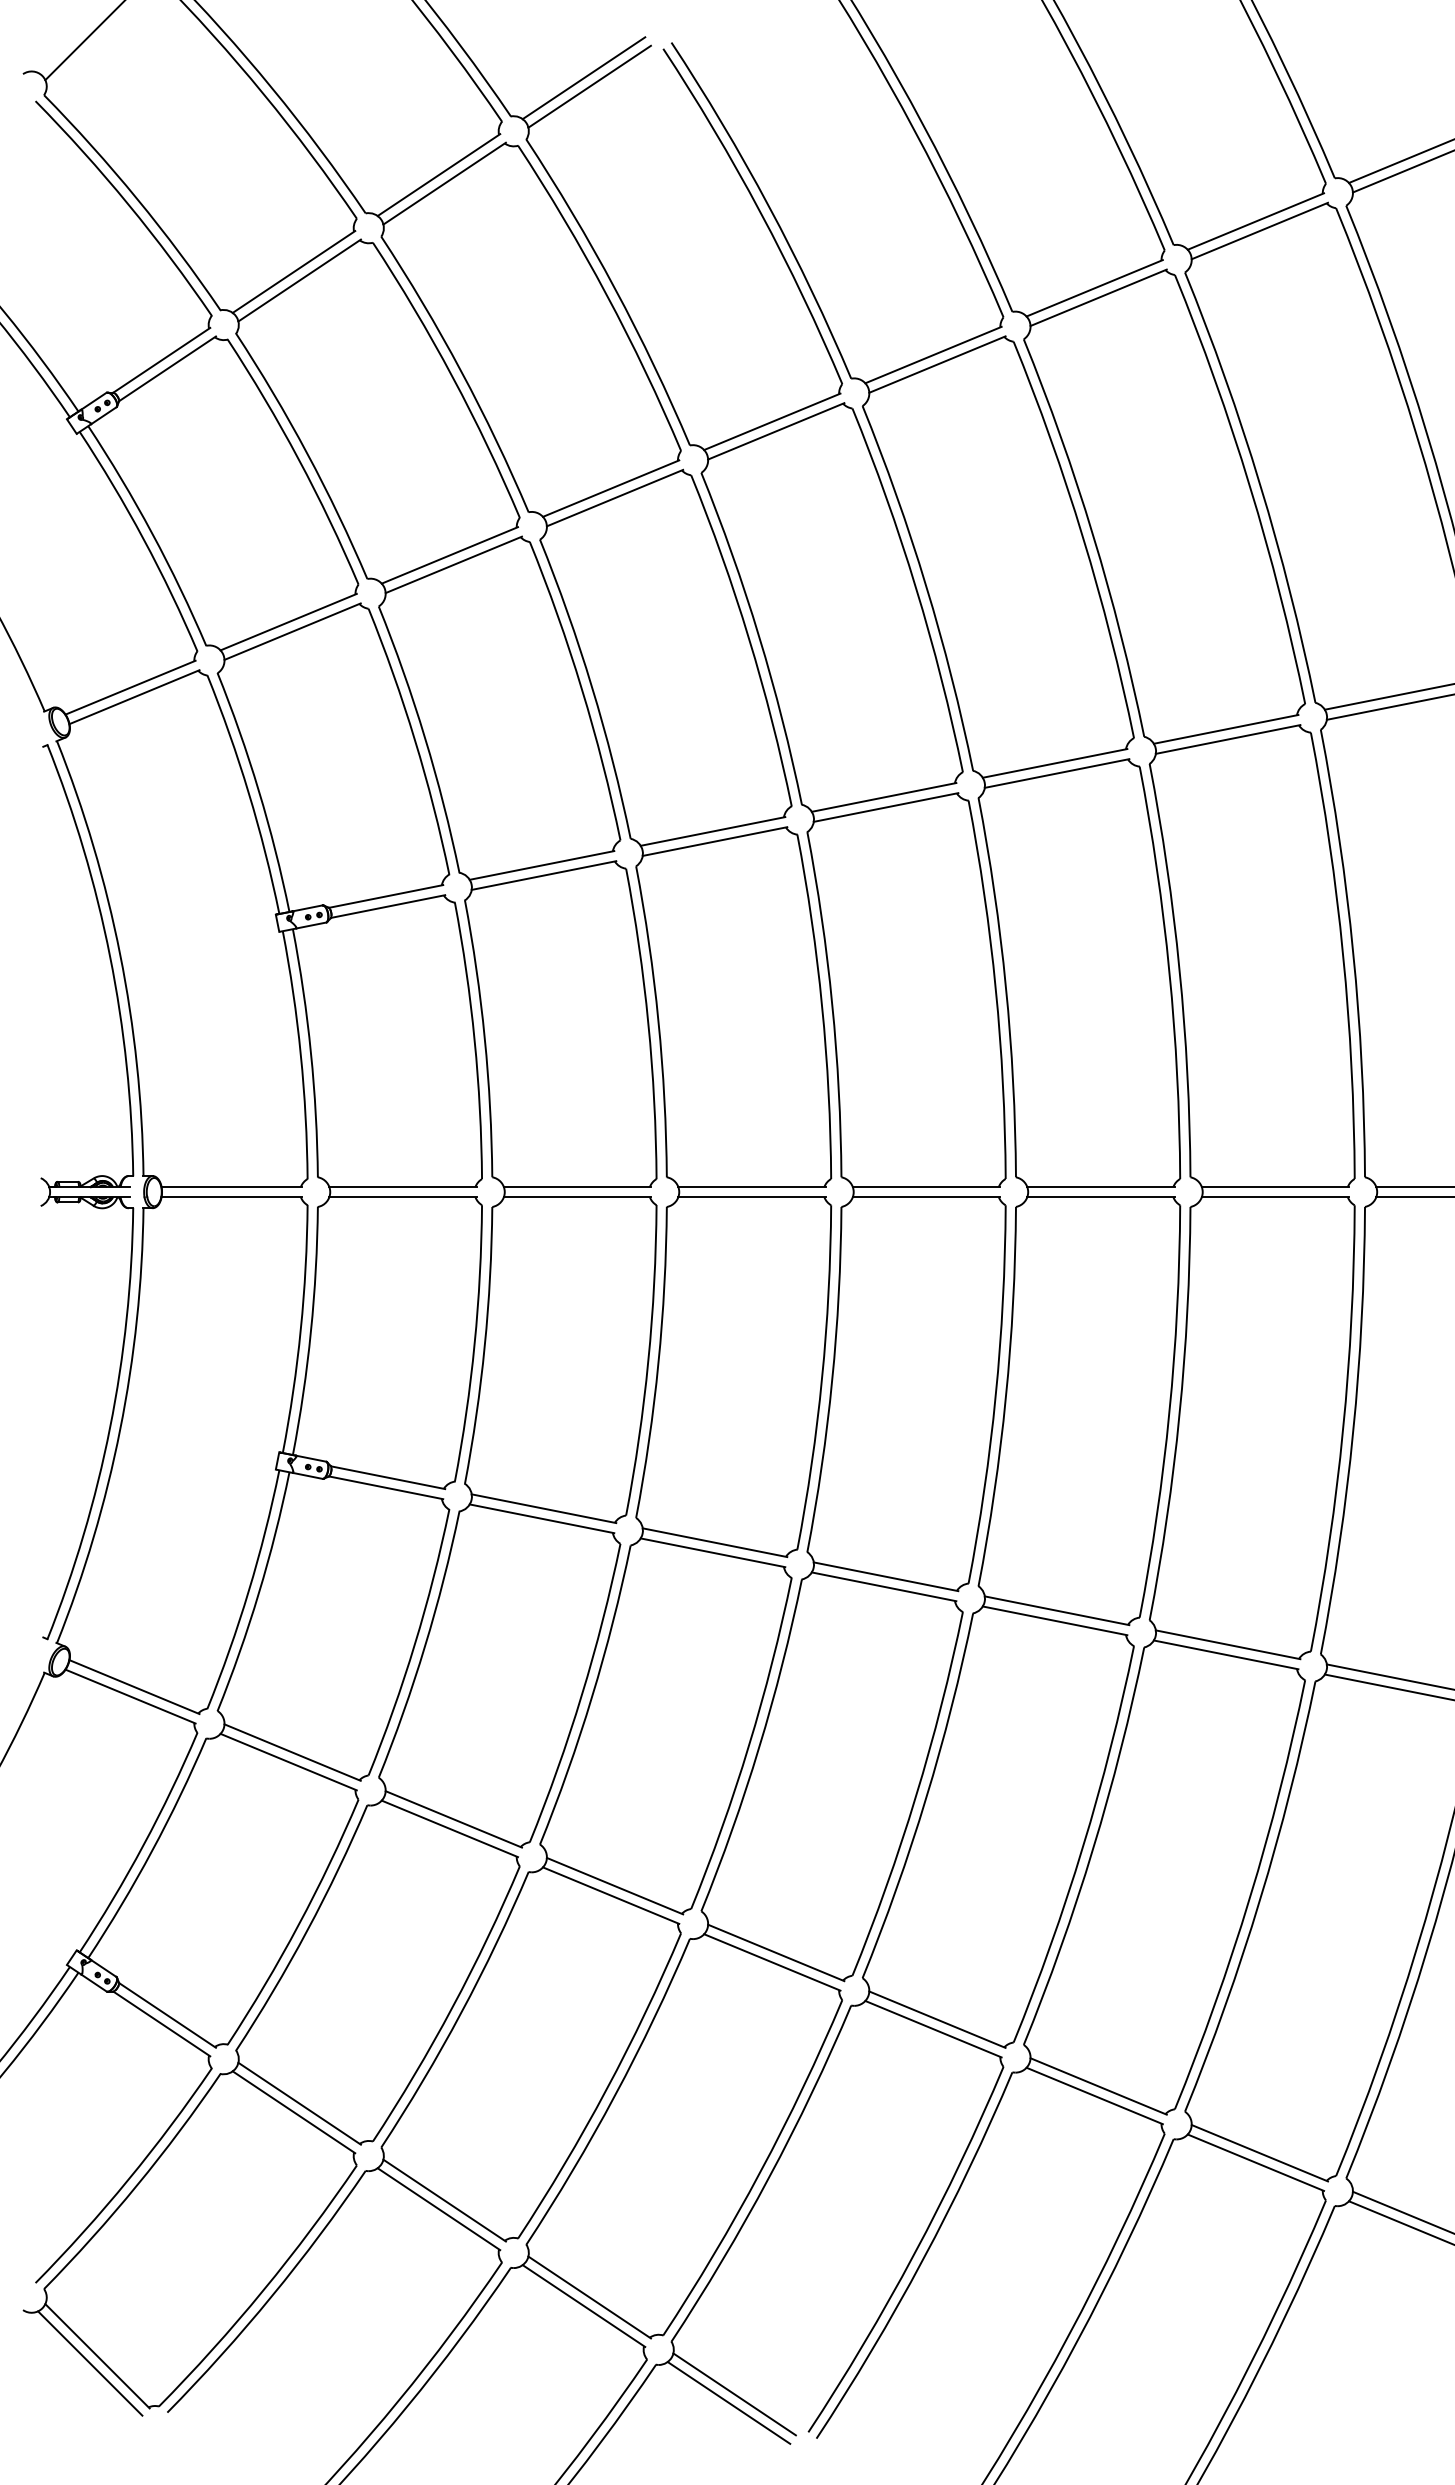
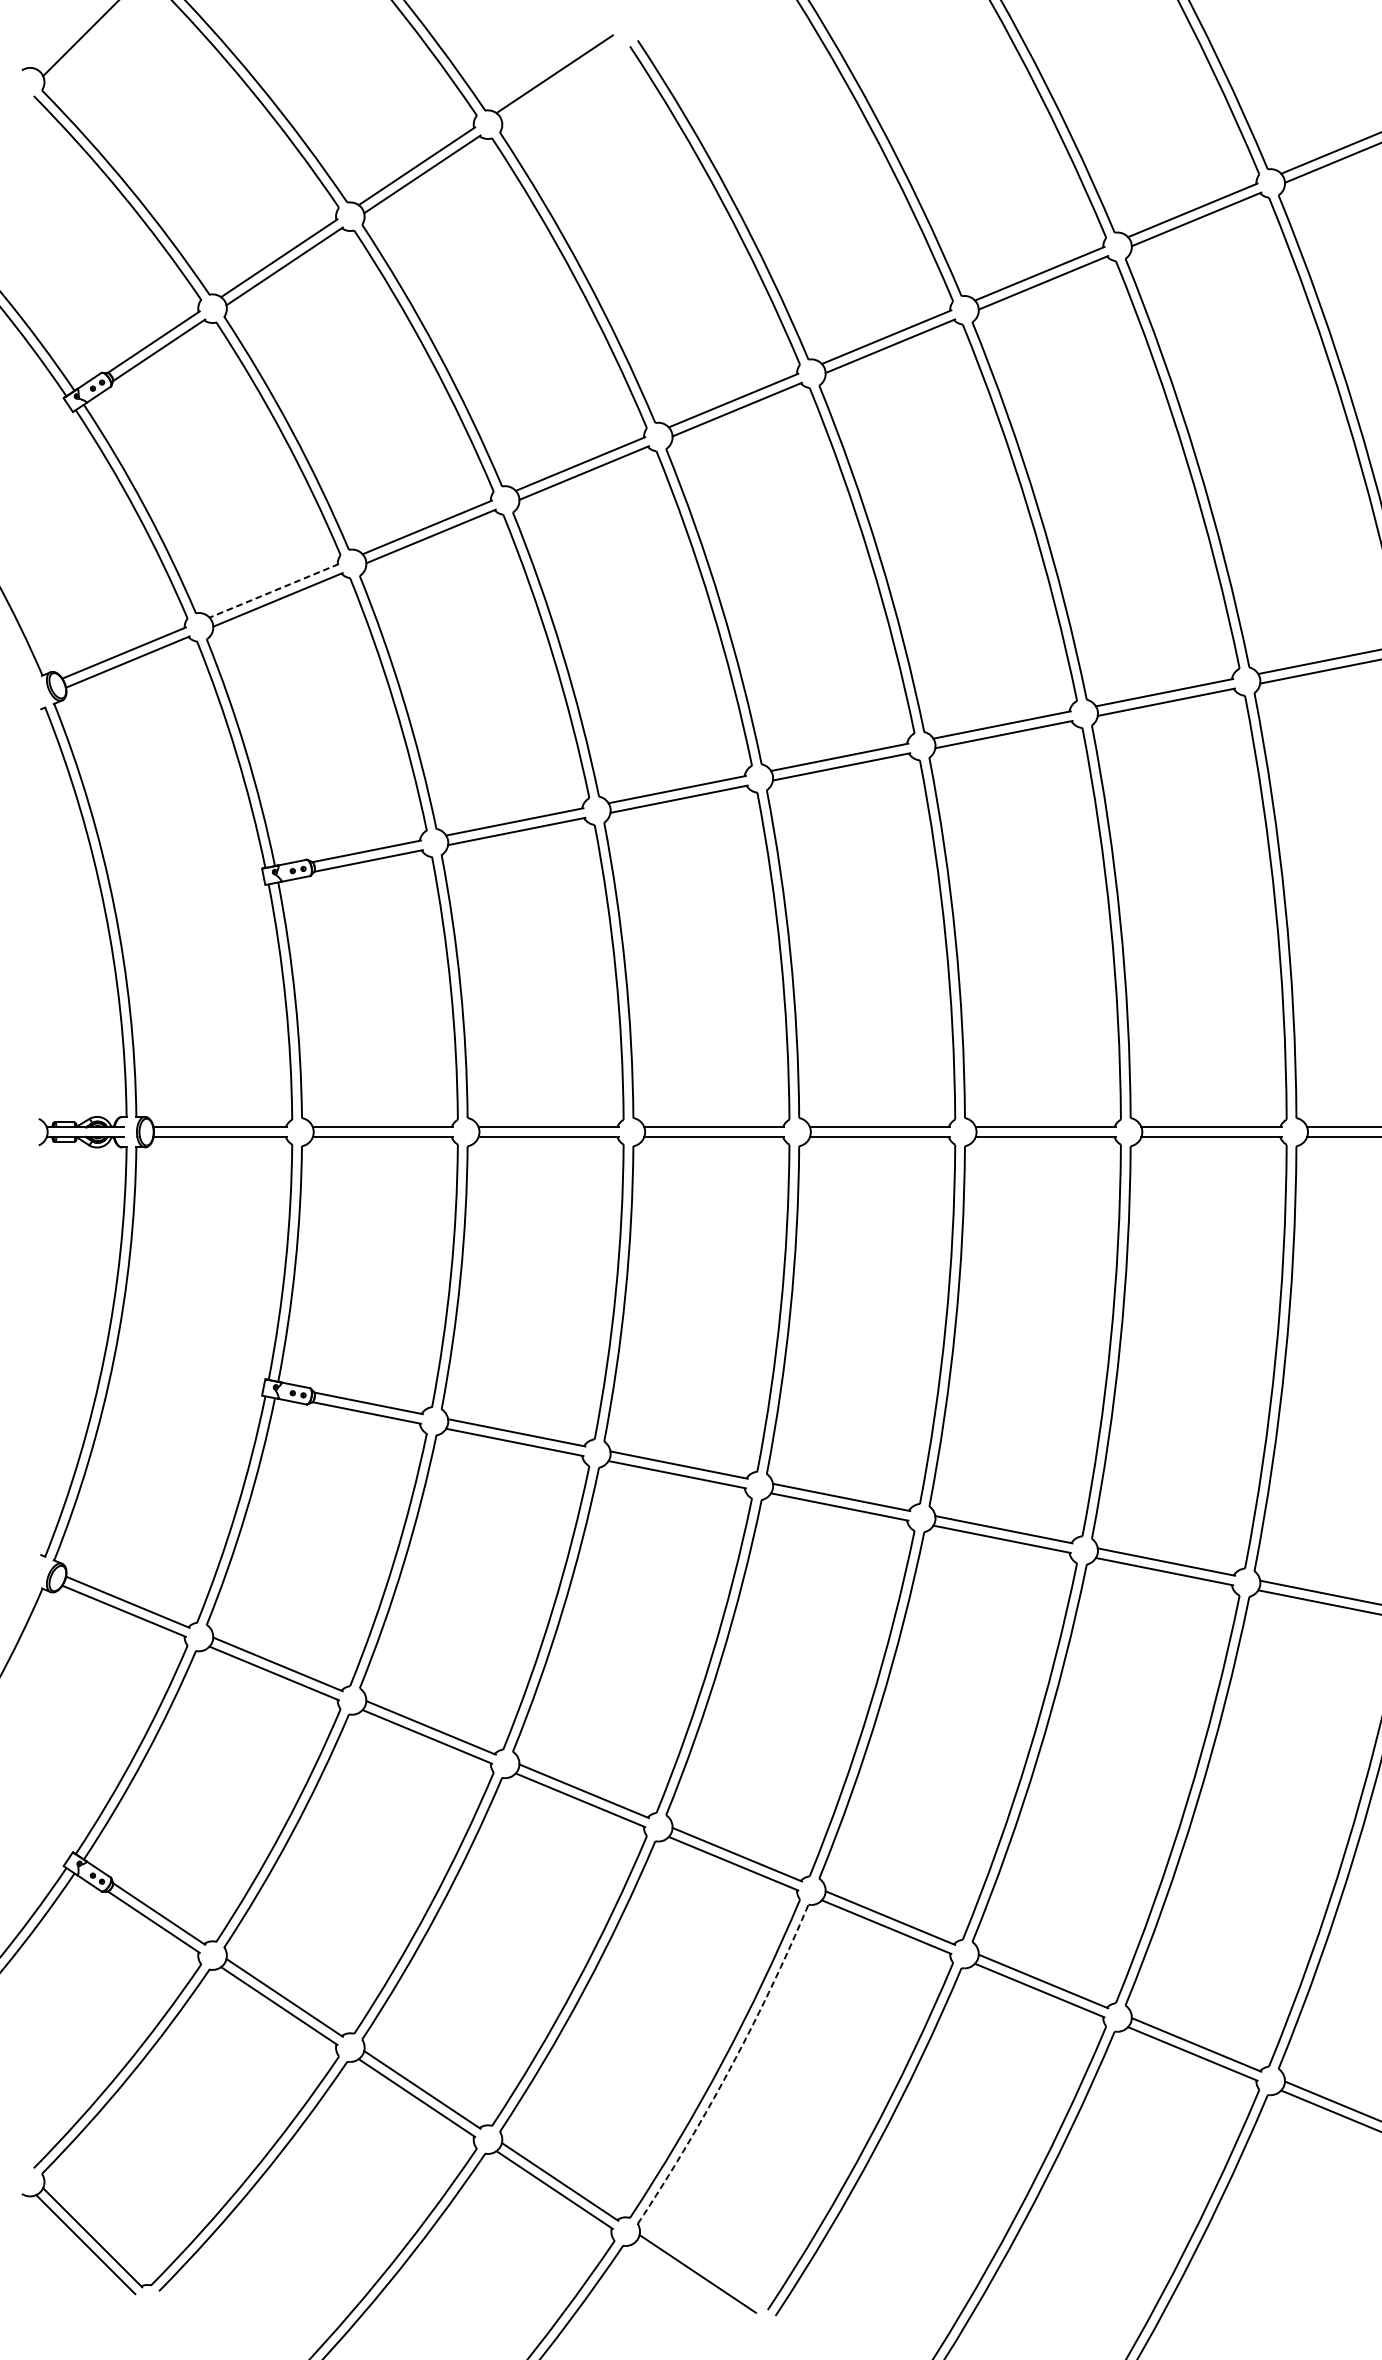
line: (589, 86) -> (559, 82), removed
line: (288, 622) -> (274, 591), solid -> dashed
arc: (769, 2177) -> (730, 2067), solid -> dashed
line: (728, 2402) -> (691, 2281), removed

